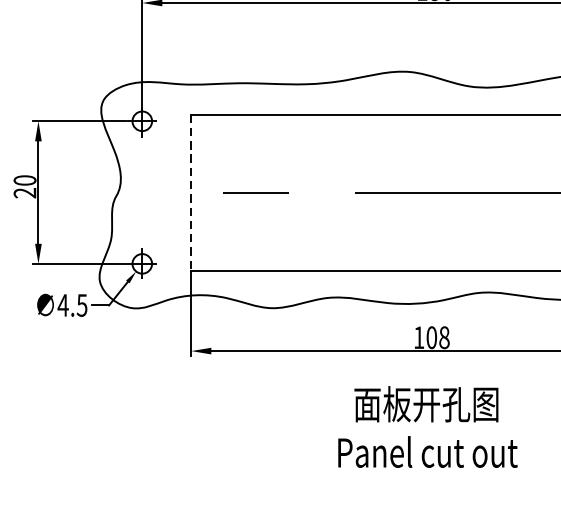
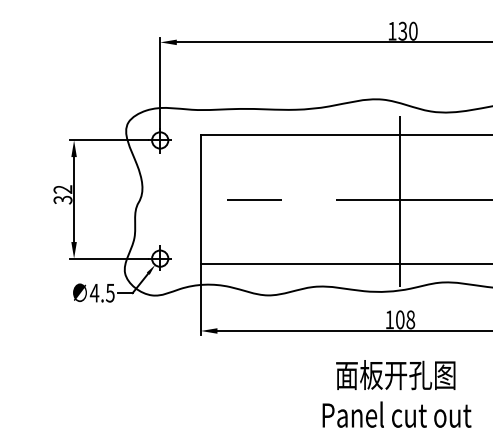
text: (24, 186) -> (62, 194), 20 -> 32
line: (190, 192) -> (200, 199), dashed -> solid
line: (432, 194) -> (400, 201), added

